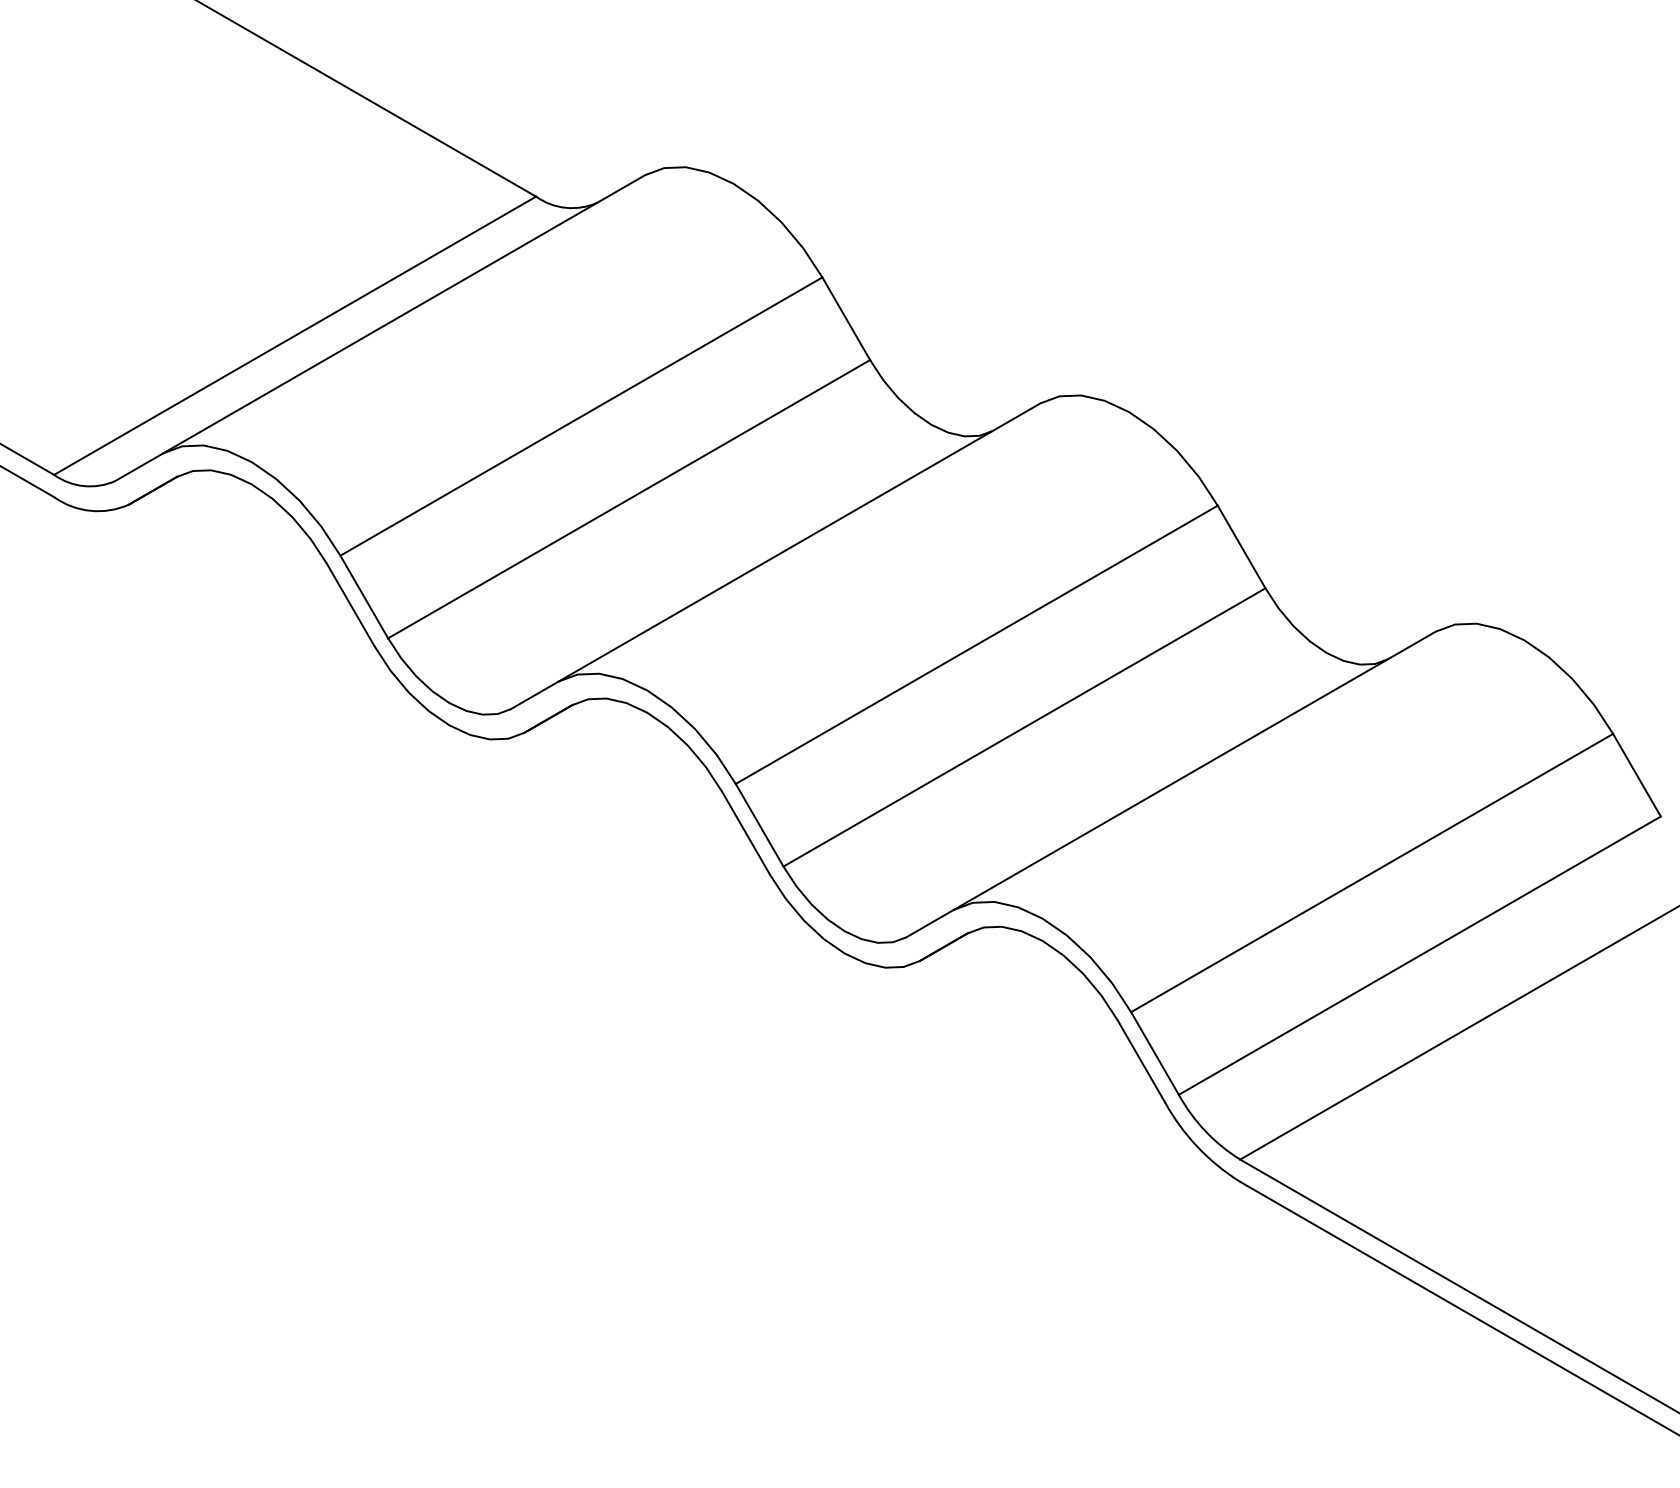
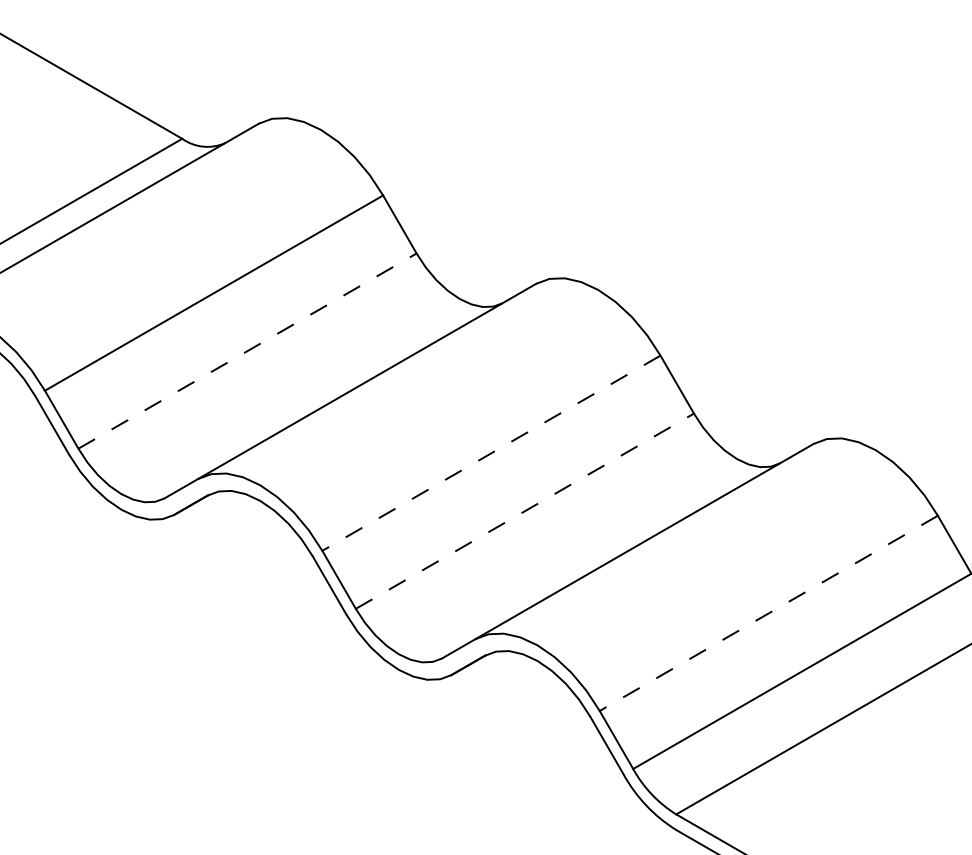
line: (629, 498) -> (247, 350), solid -> dashed
line: (976, 645) -> (491, 453), solid -> dashed
line: (1024, 727) -> (524, 511), solid -> dashed
line: (1371, 873) -> (768, 613), solid -> dashed

